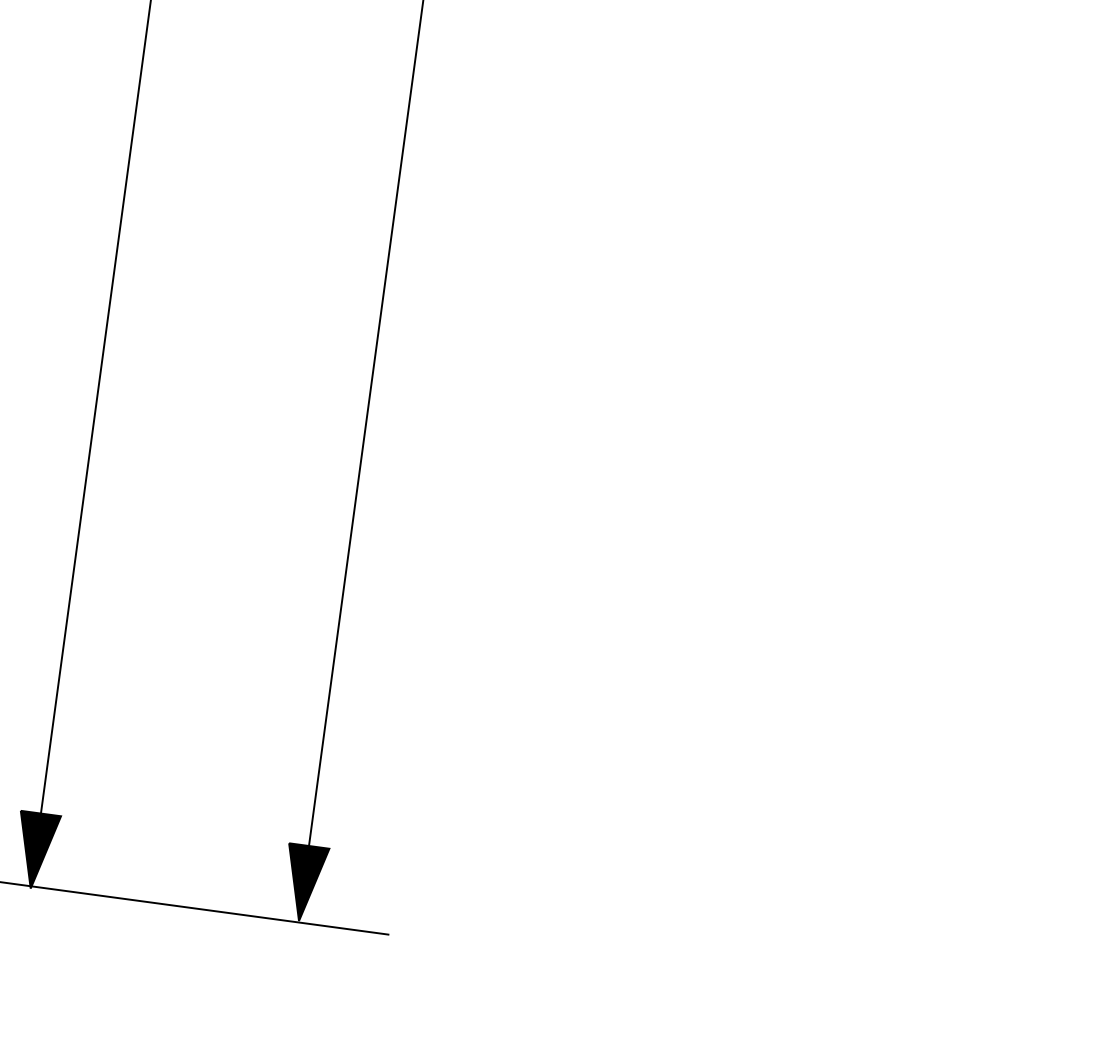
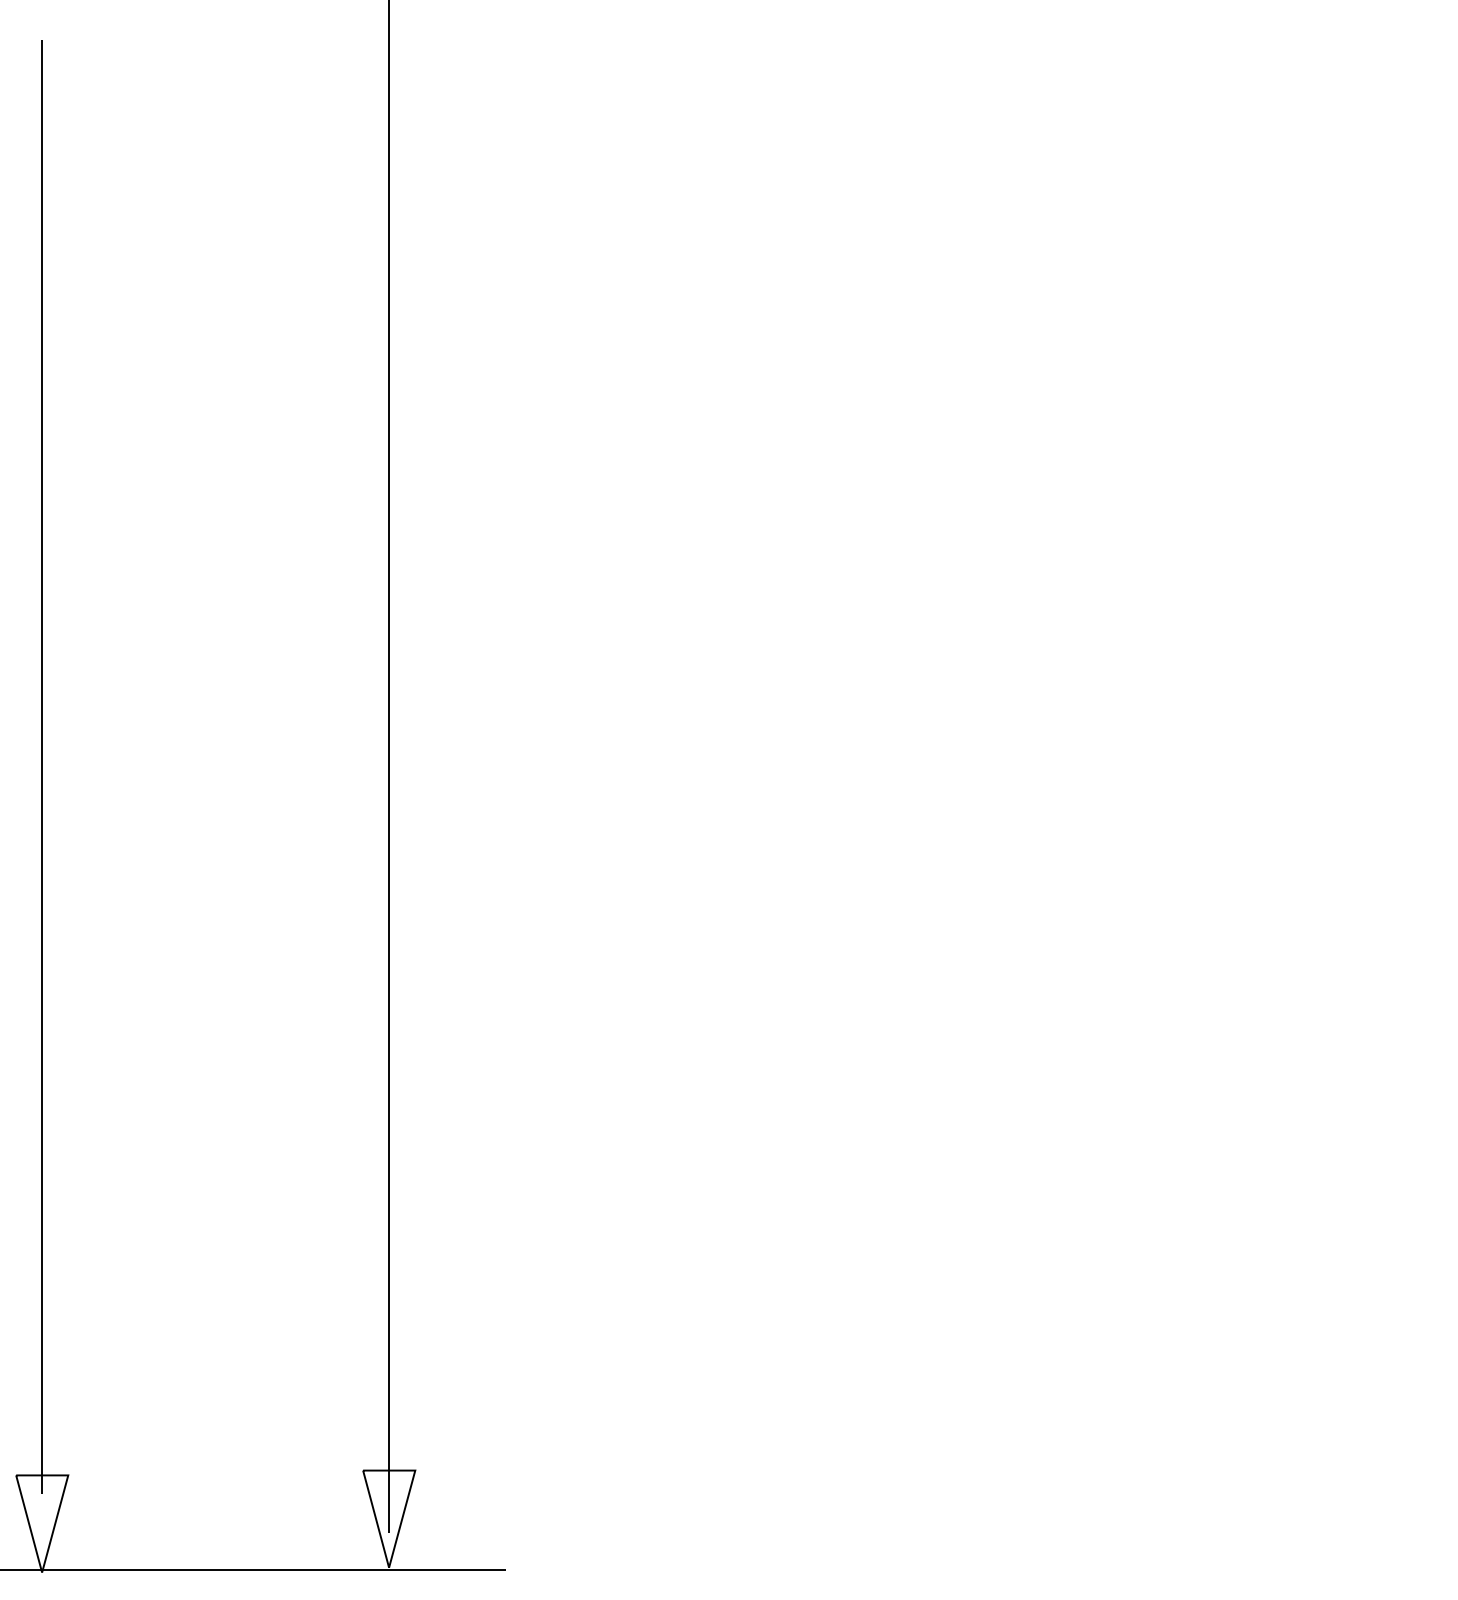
fill: (36, 850) -> (42, 1523), removed
fill: (304, 883) -> (389, 1518), removed

